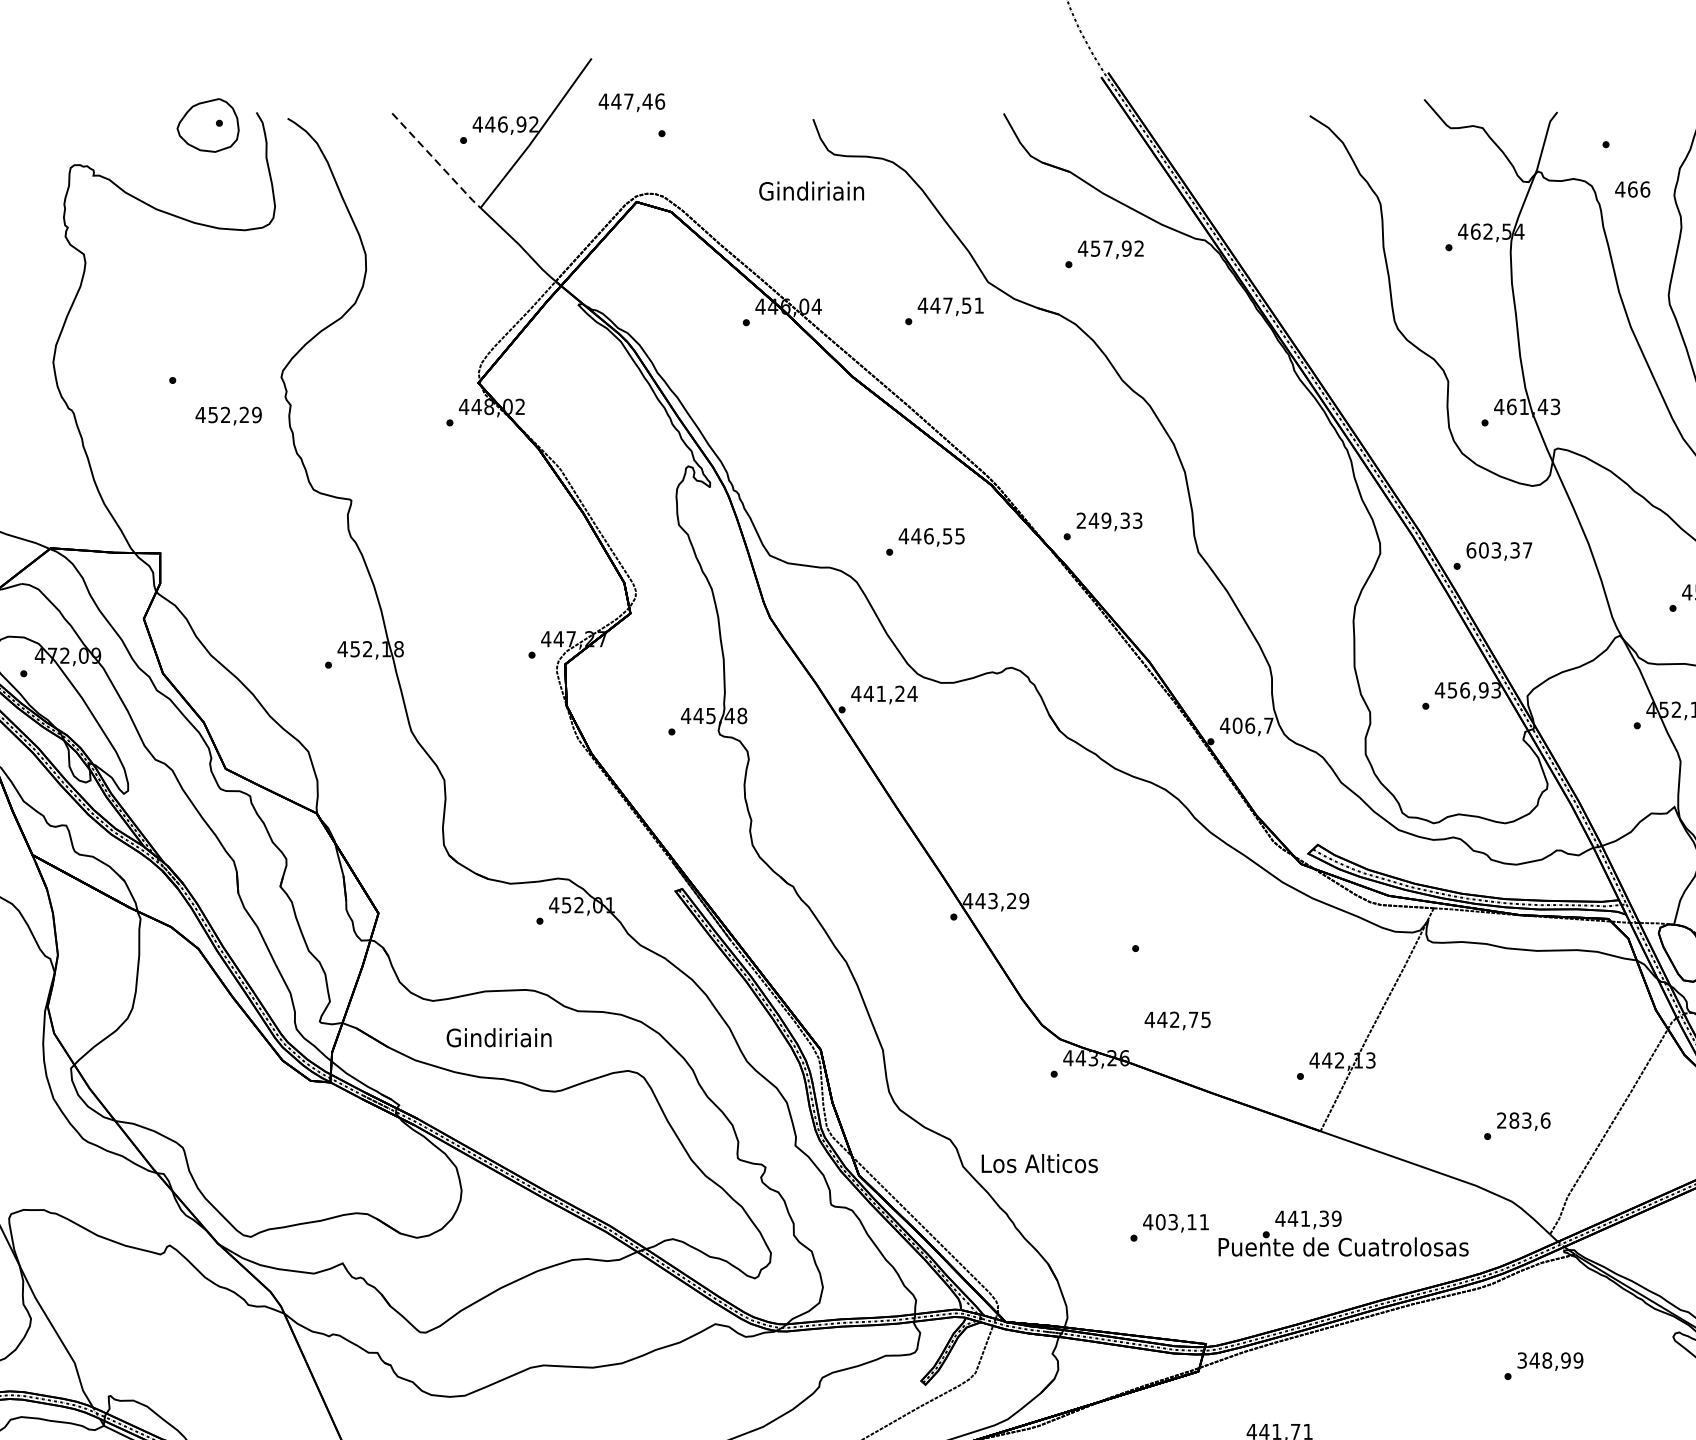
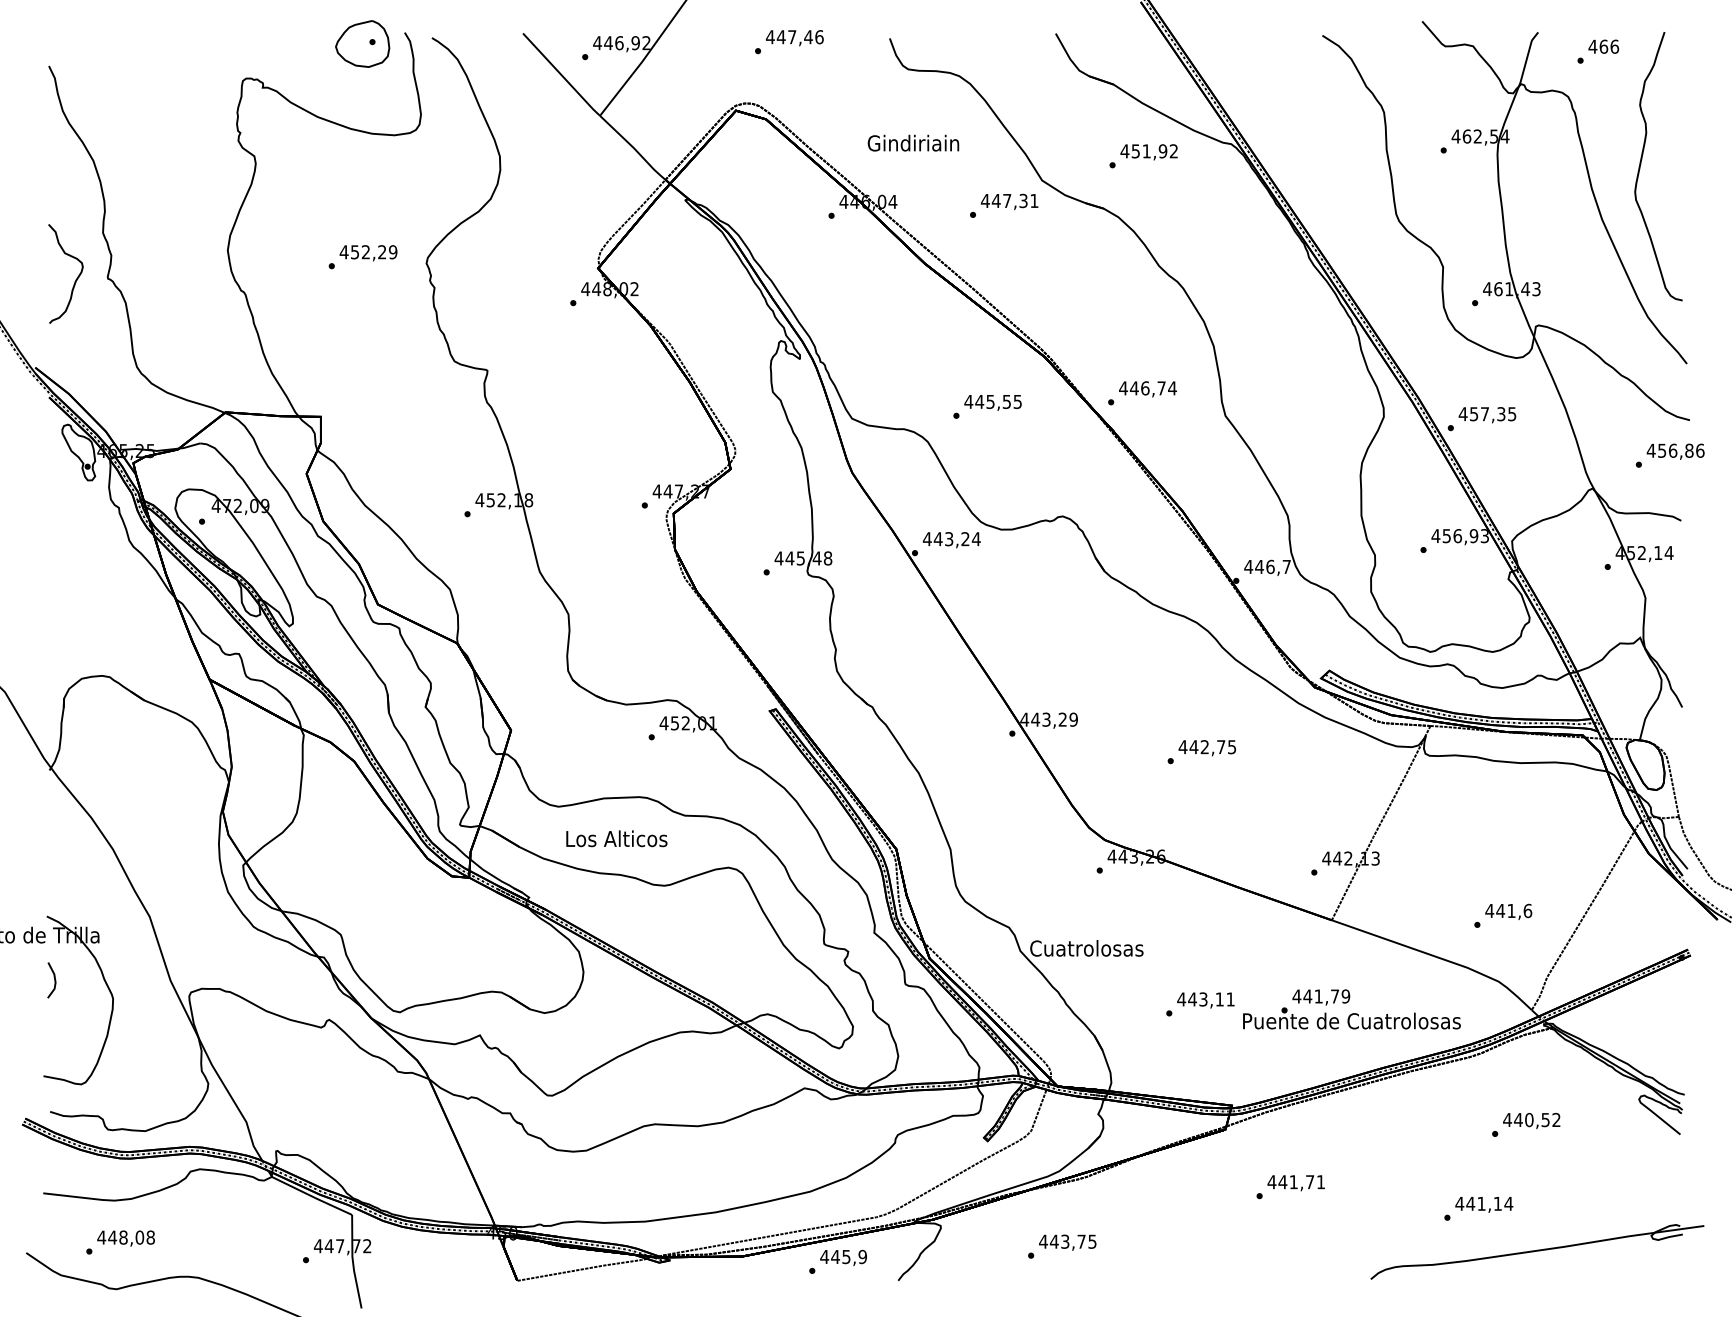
text: (631, 103) -> (794, 38), moved
line: (437, 161) -> (562, 75), dashed -> solid
text: (1632, 189) -> (1603, 46), moved
text: (811, 190) -> (913, 142), moved
text: (1107, 248) -> (1146, 151), 457,92 -> 451,92
text: (966, 305) -> (1023, 200), 447,51 -> 447,31
text: (228, 416) -> (368, 253), moved
text: (1108, 520) -> (1147, 388), 249,33 -> 446,74
text: (928, 535) -> (990, 401), 446,55 -> 445,55
text: (1499, 550) -> (1487, 414), 603,37 -> 457,35
text: (881, 694) -> (949, 539), 441,24 -> 443,24
text: (1237, 725) -> (1259, 566), 406,7 -> 446,7
text: (1176, 1021) -> (1206, 748), moved
text: (499, 1037) -> (616, 838), Gindiriain -> Los Alticos
text: (1514, 1120) -> (1500, 910), 283,6 -> 441,6
text: (1038, 1163) -> (1086, 948), Los Alticos -> Cuatrolosas
text: (1324, 1218) -> (1335, 996), 441,39 -> 441,79
text: (1160, 1222) -> (1192, 999), 403,11 -> 443,11
text: (1549, 1359) -> (1531, 1119), 348,99 -> 440,52

